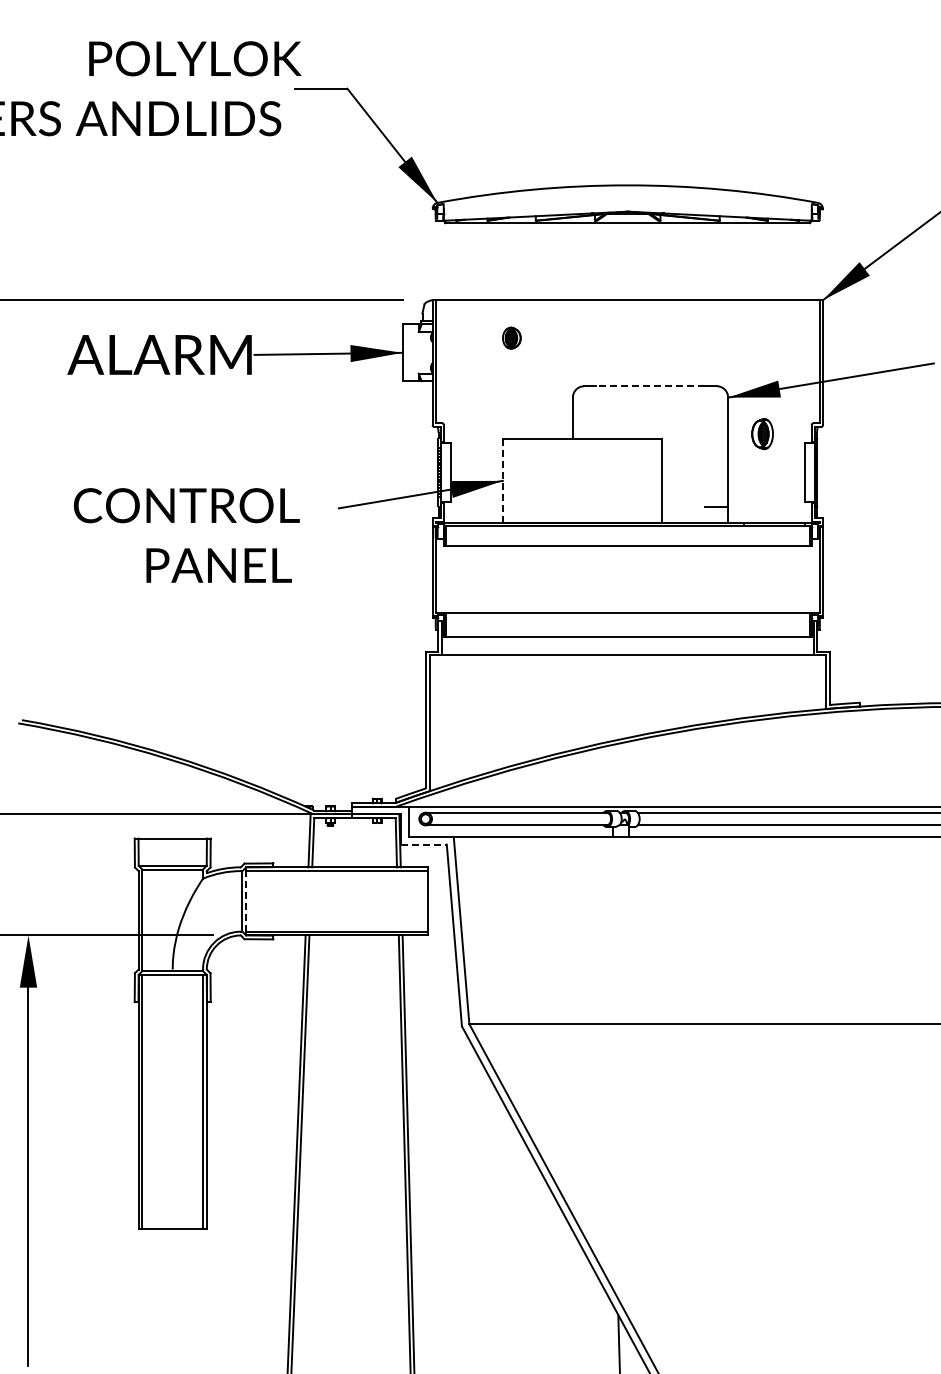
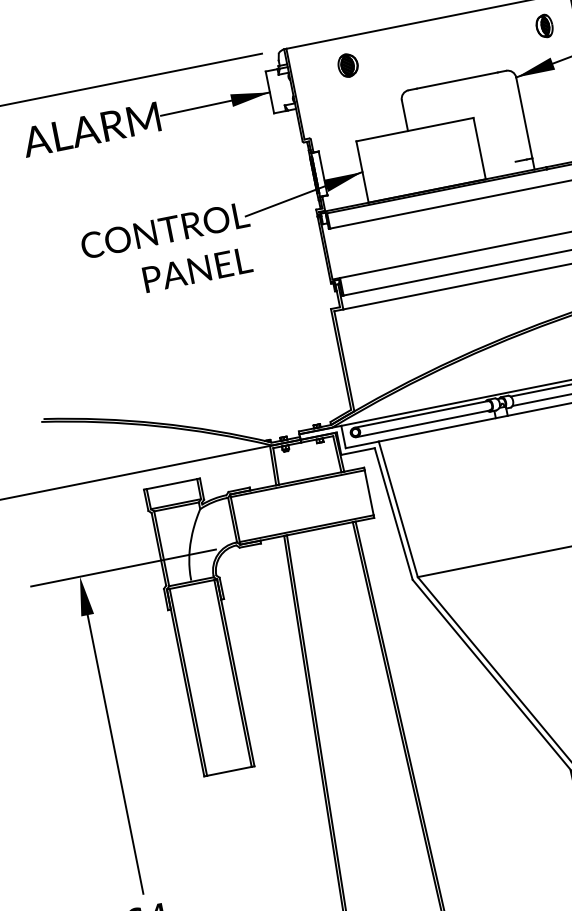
part: (511, 338) -> (347, 65), size x1.43
line: (650, 386) -> (457, 80), dashed -> solid
part: (762, 434) -> (544, 26), moved
line: (502, 480) -> (362, 171), dashed -> solid
text: (186, 535) -> (169, 252), moved
line: (424, 844) -> (358, 451), dashed -> solid
line: (246, 900) -> (235, 518), dashed -> solid

